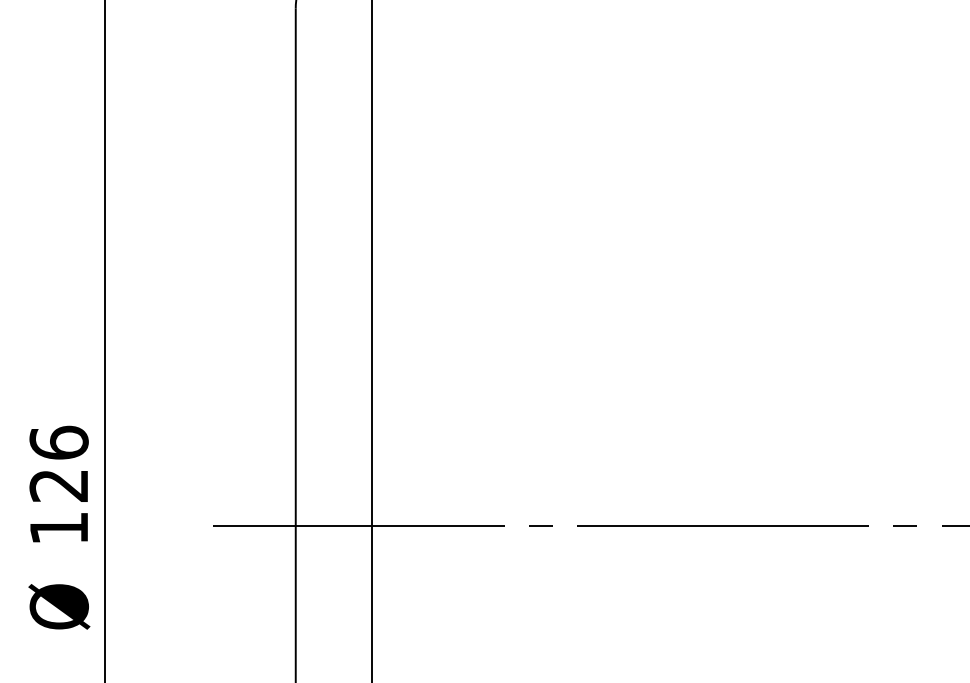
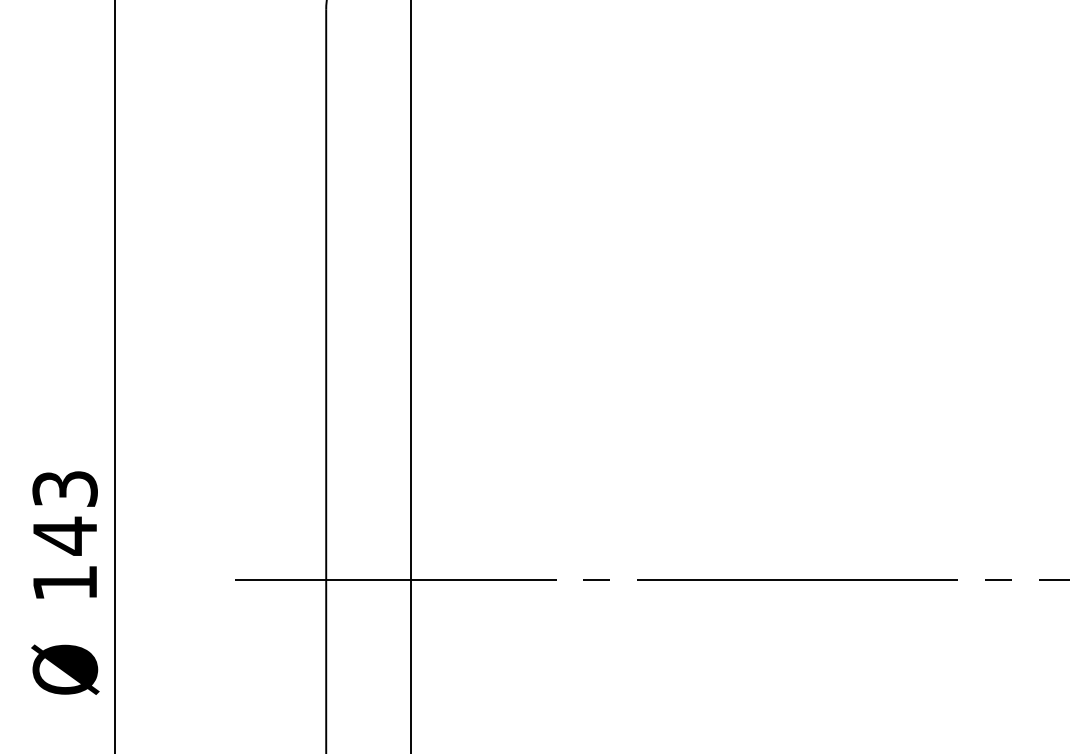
text: (58, 464) -> (64, 512), 126 -> 143

